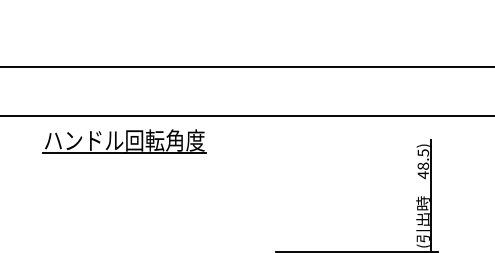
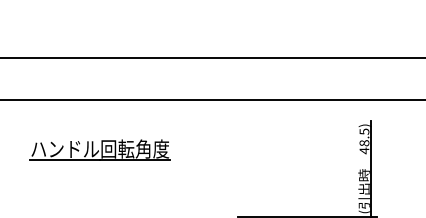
part: (123, 141) -> (99, 149), moved

